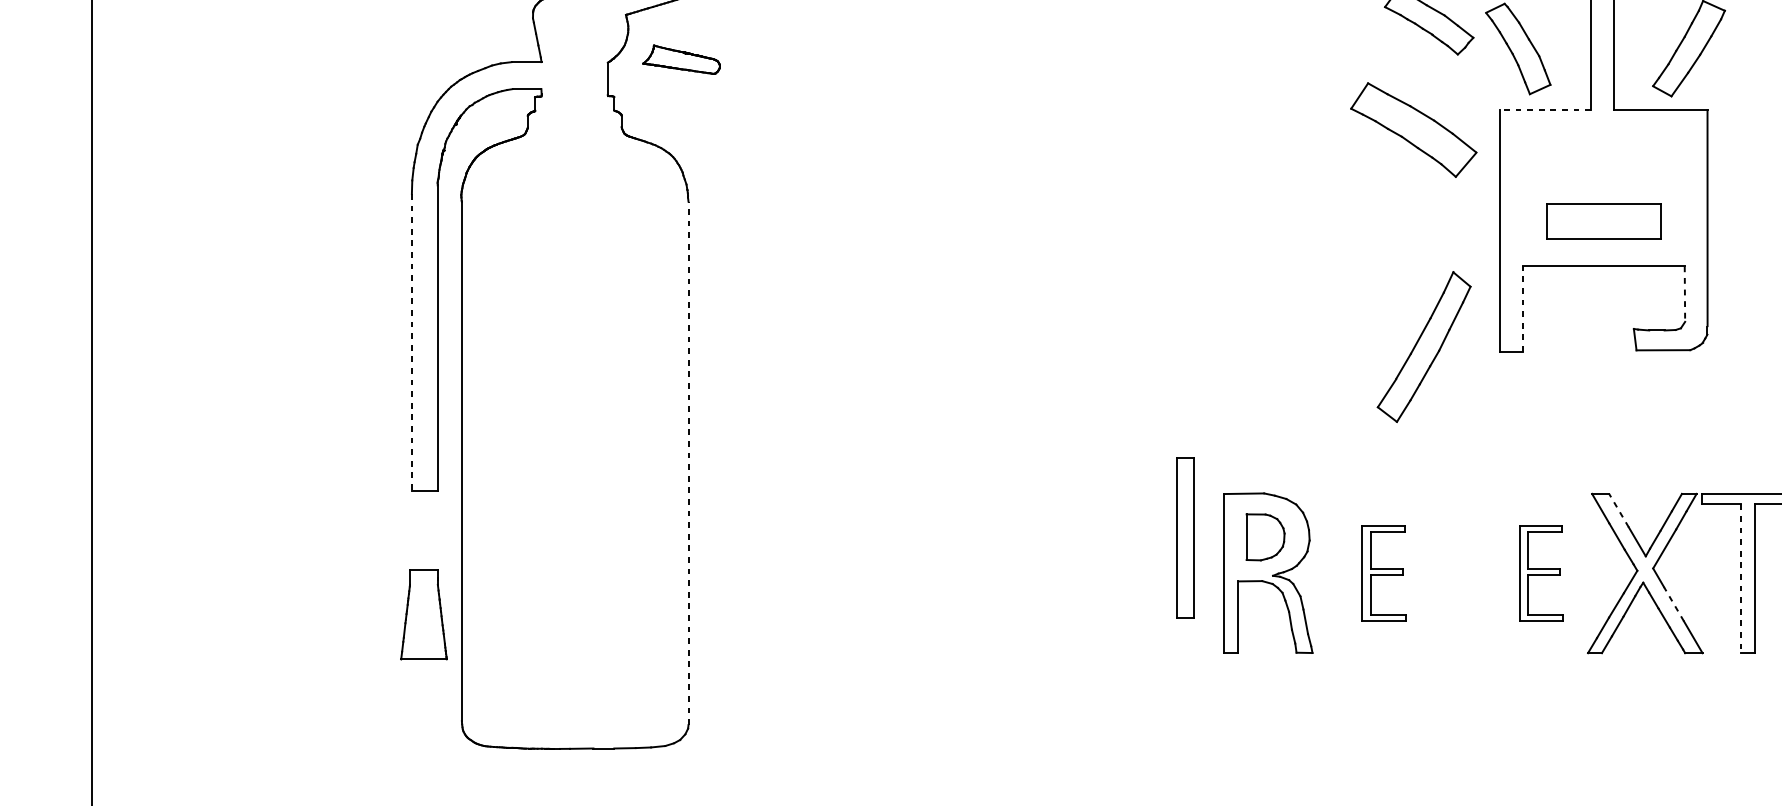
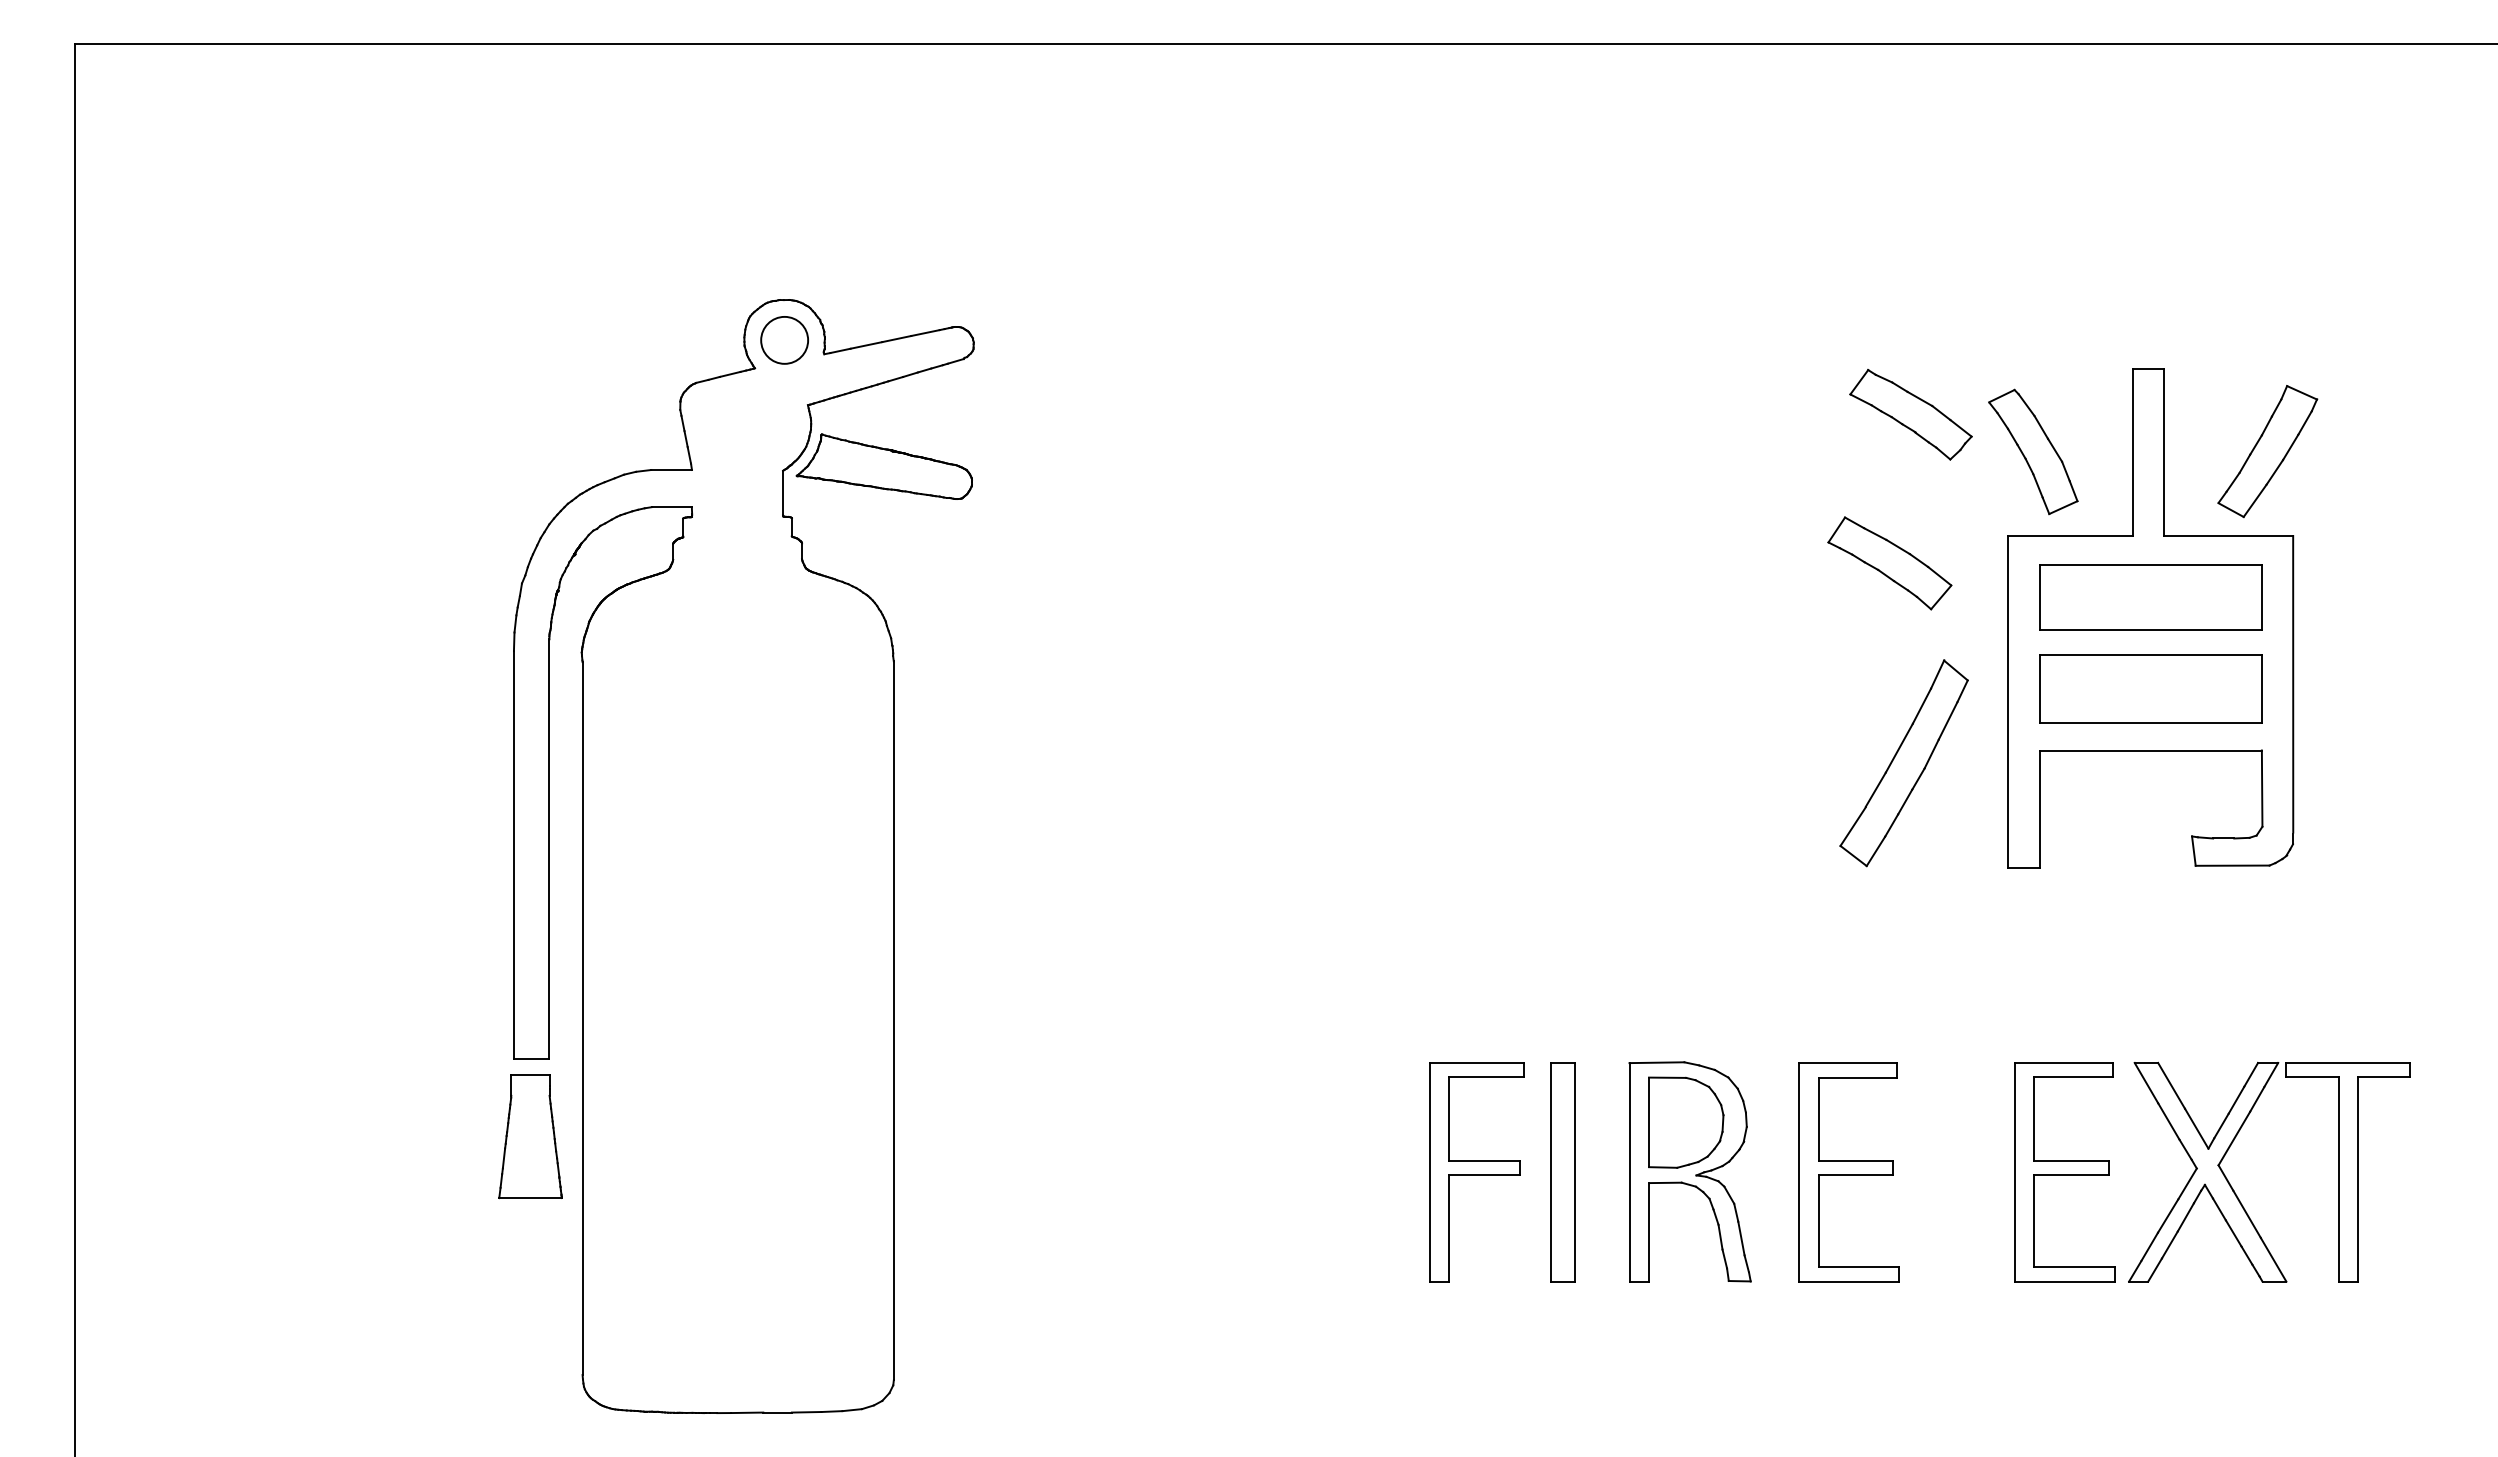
part: (680, 59) -> (883, 466), size x1.67
line: (1545, 110) -> (2070, 536), dashed -> solid
part: (1413, 130) -> (1889, 563), size x0.71
part: (1603, 154) -> (2150, 597), added
part: (1603, 221) -> (2150, 688), size x1.43
line: (1685, 294) -> (2262, 789), dashed -> solid
line: (1522, 309) -> (2039, 809), dashed -> solid
line: (411, 342) -> (513, 855), dashed -> solid
part: (1423, 347) -> (1903, 763), moved
line: (688, 463) -> (893, 1020), dashed -> solid
line: (1618, 510) -> (2171, 1085), dashed -> solid
part: (1265, 537) -> (1686, 1122), size x1.43
part: (1184, 538) -> (1562, 1172), moved
part: (1112, 573) -> (1476, 1172), added
part: (1383, 573) -> (1848, 1172), size x1.67
part: (1540, 573) -> (2064, 1172), size x1.67
line: (1740, 578) -> (2338, 1179), dashed -> solid
line: (1673, 603) -> (2246, 1213), dashed -> solid
part: (423, 614) -> (530, 1136), moved

